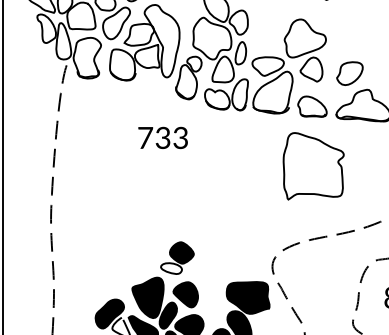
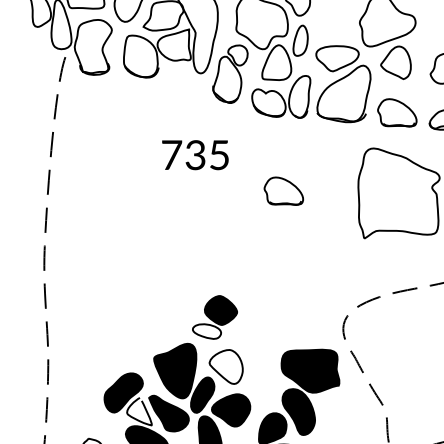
text: (180, 137) -> (219, 154), 733 -> 735
part: (228, 164) -> (283, 190), added
fill: (185, 294) -> (225, 366), removed

